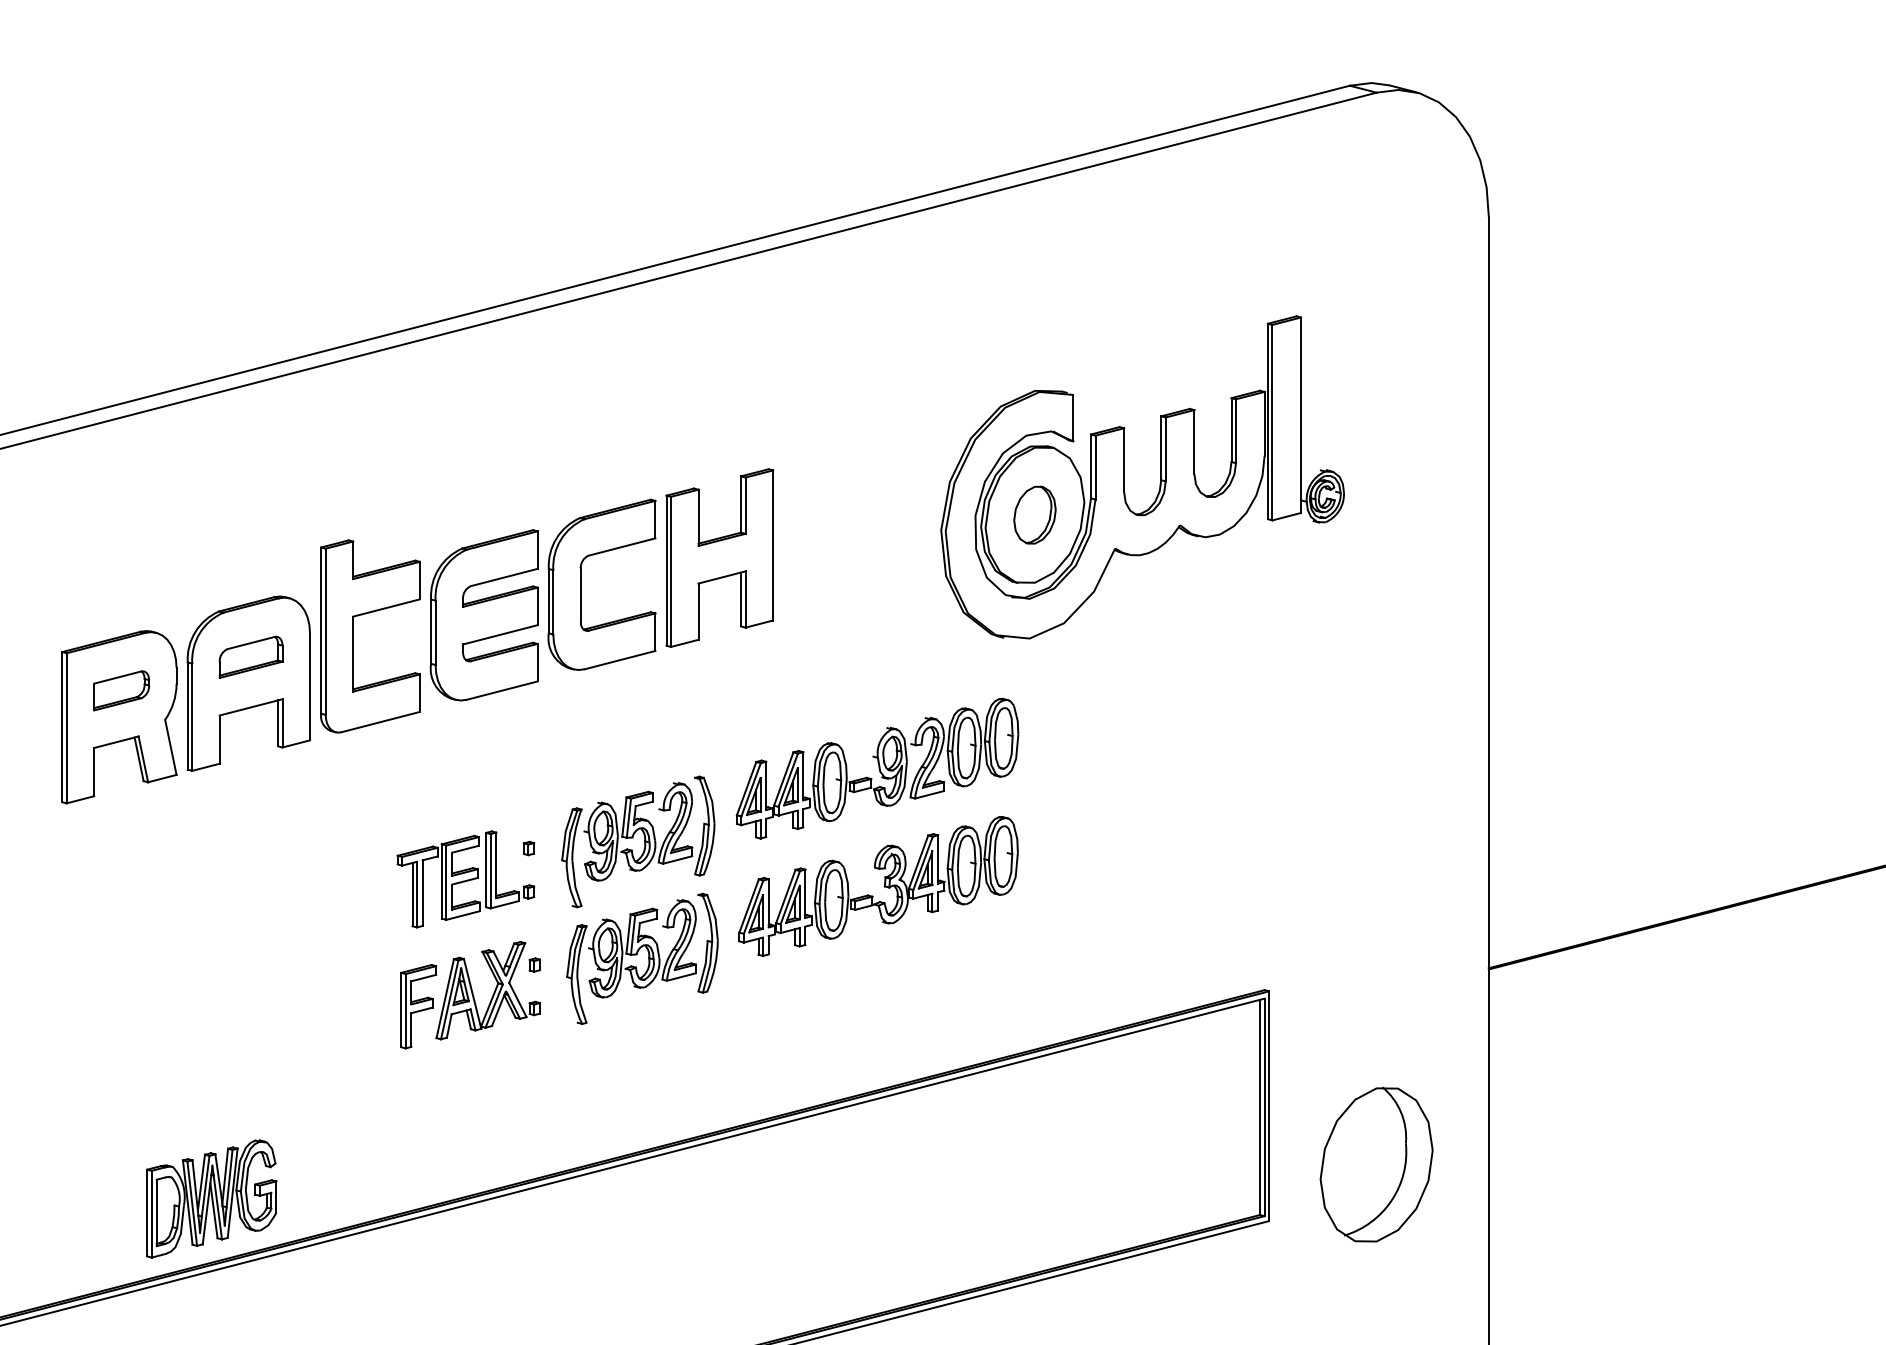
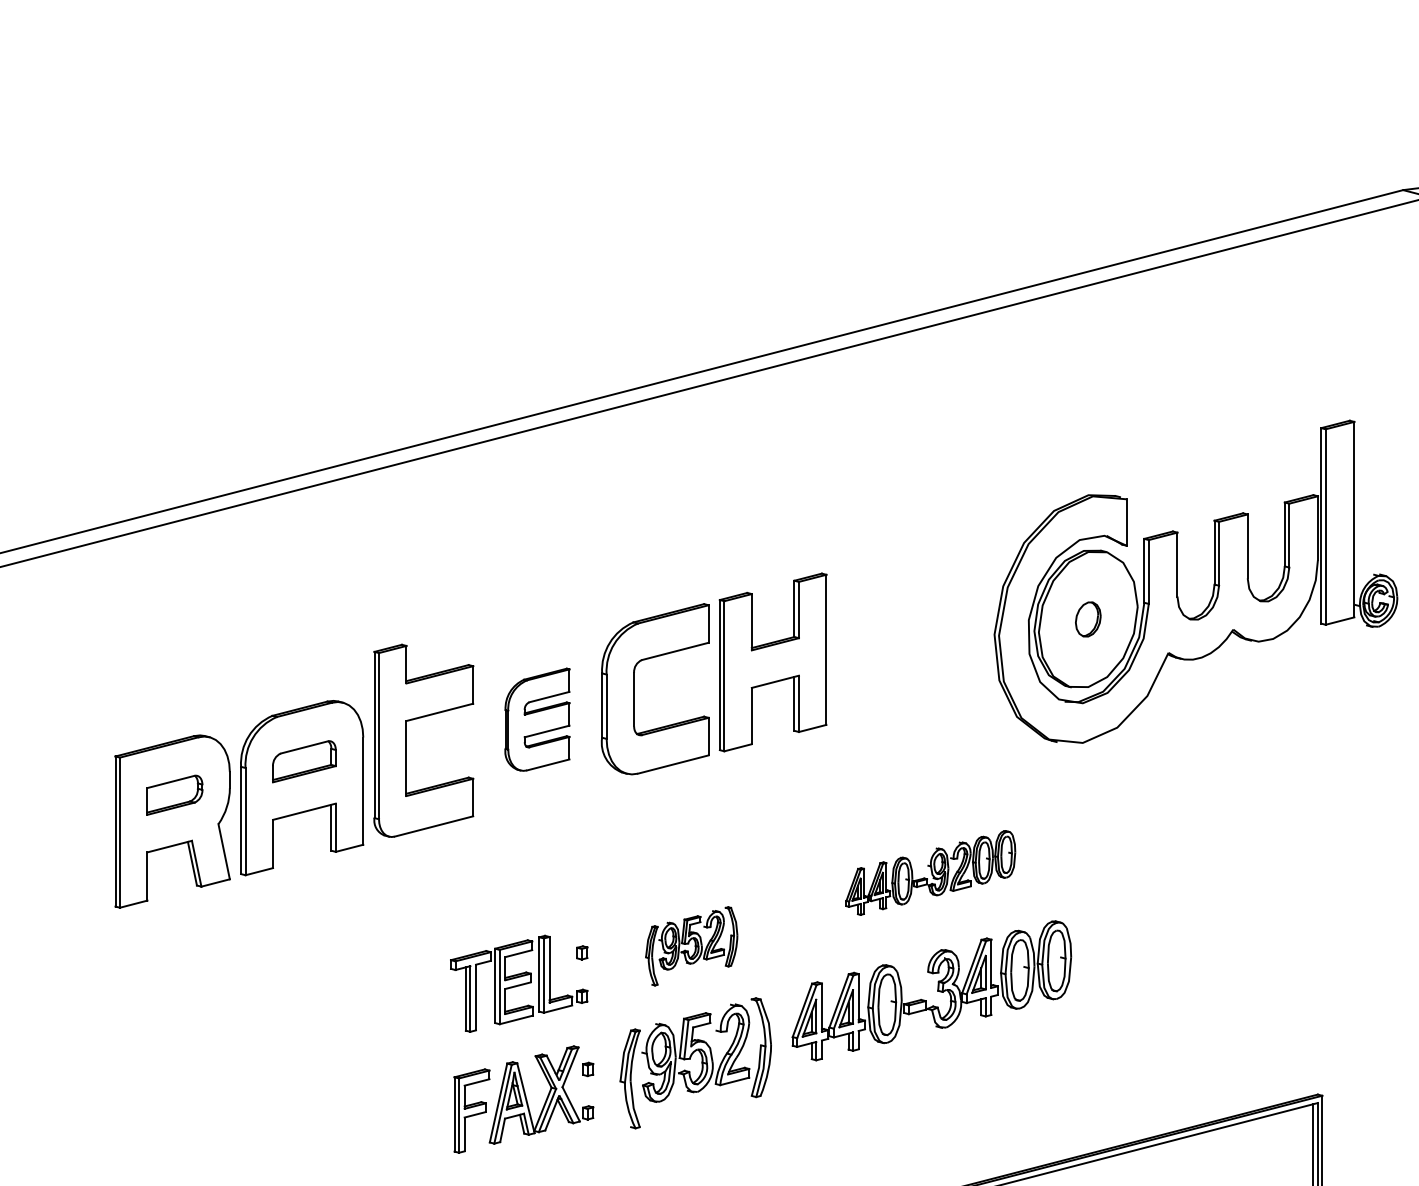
part: (1034, 514) -> (1087, 618), size x0.6
part: (483, 615) -> (536, 719), size x0.6
part: (877, 768) -> (930, 872), size x0.6
part: (638, 841) -> (691, 945), size x0.6

